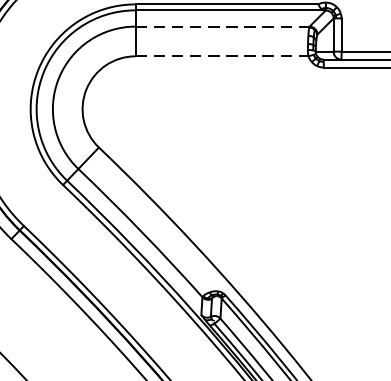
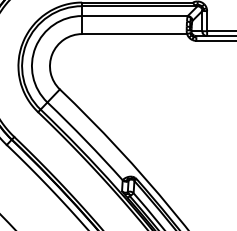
line: (221, 27) -> (134, 16), dashed -> solid
line: (221, 57) -> (134, 34), dashed -> solid

